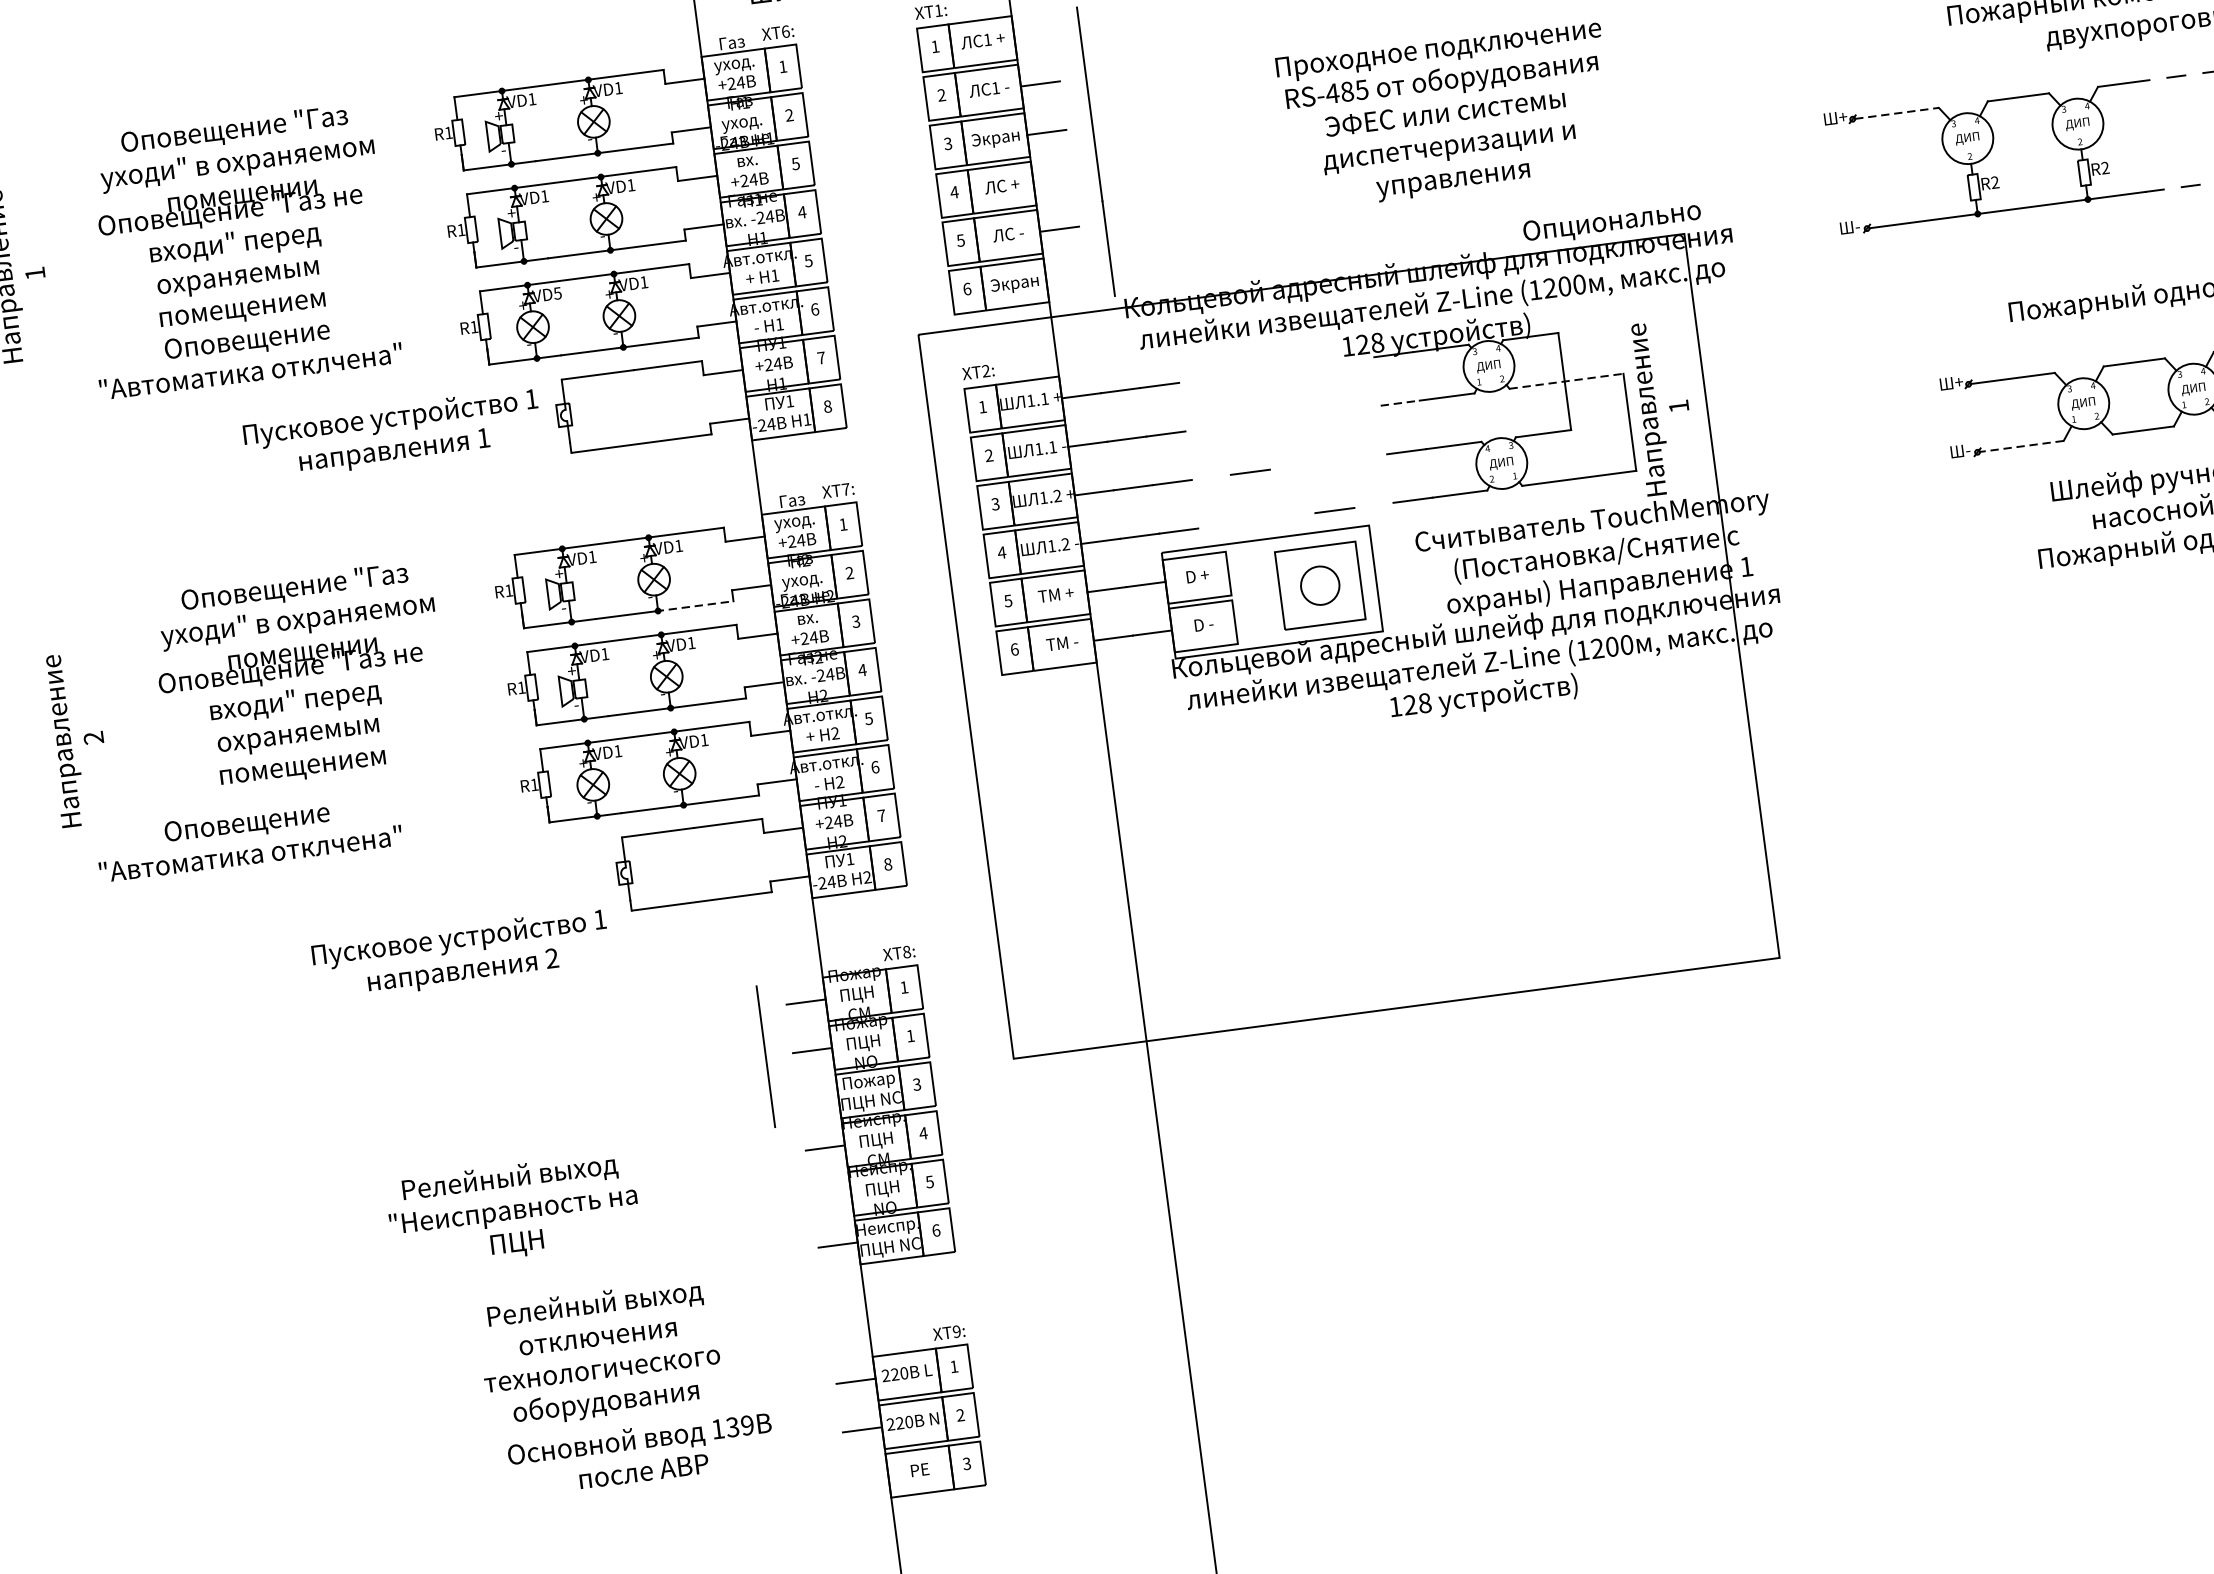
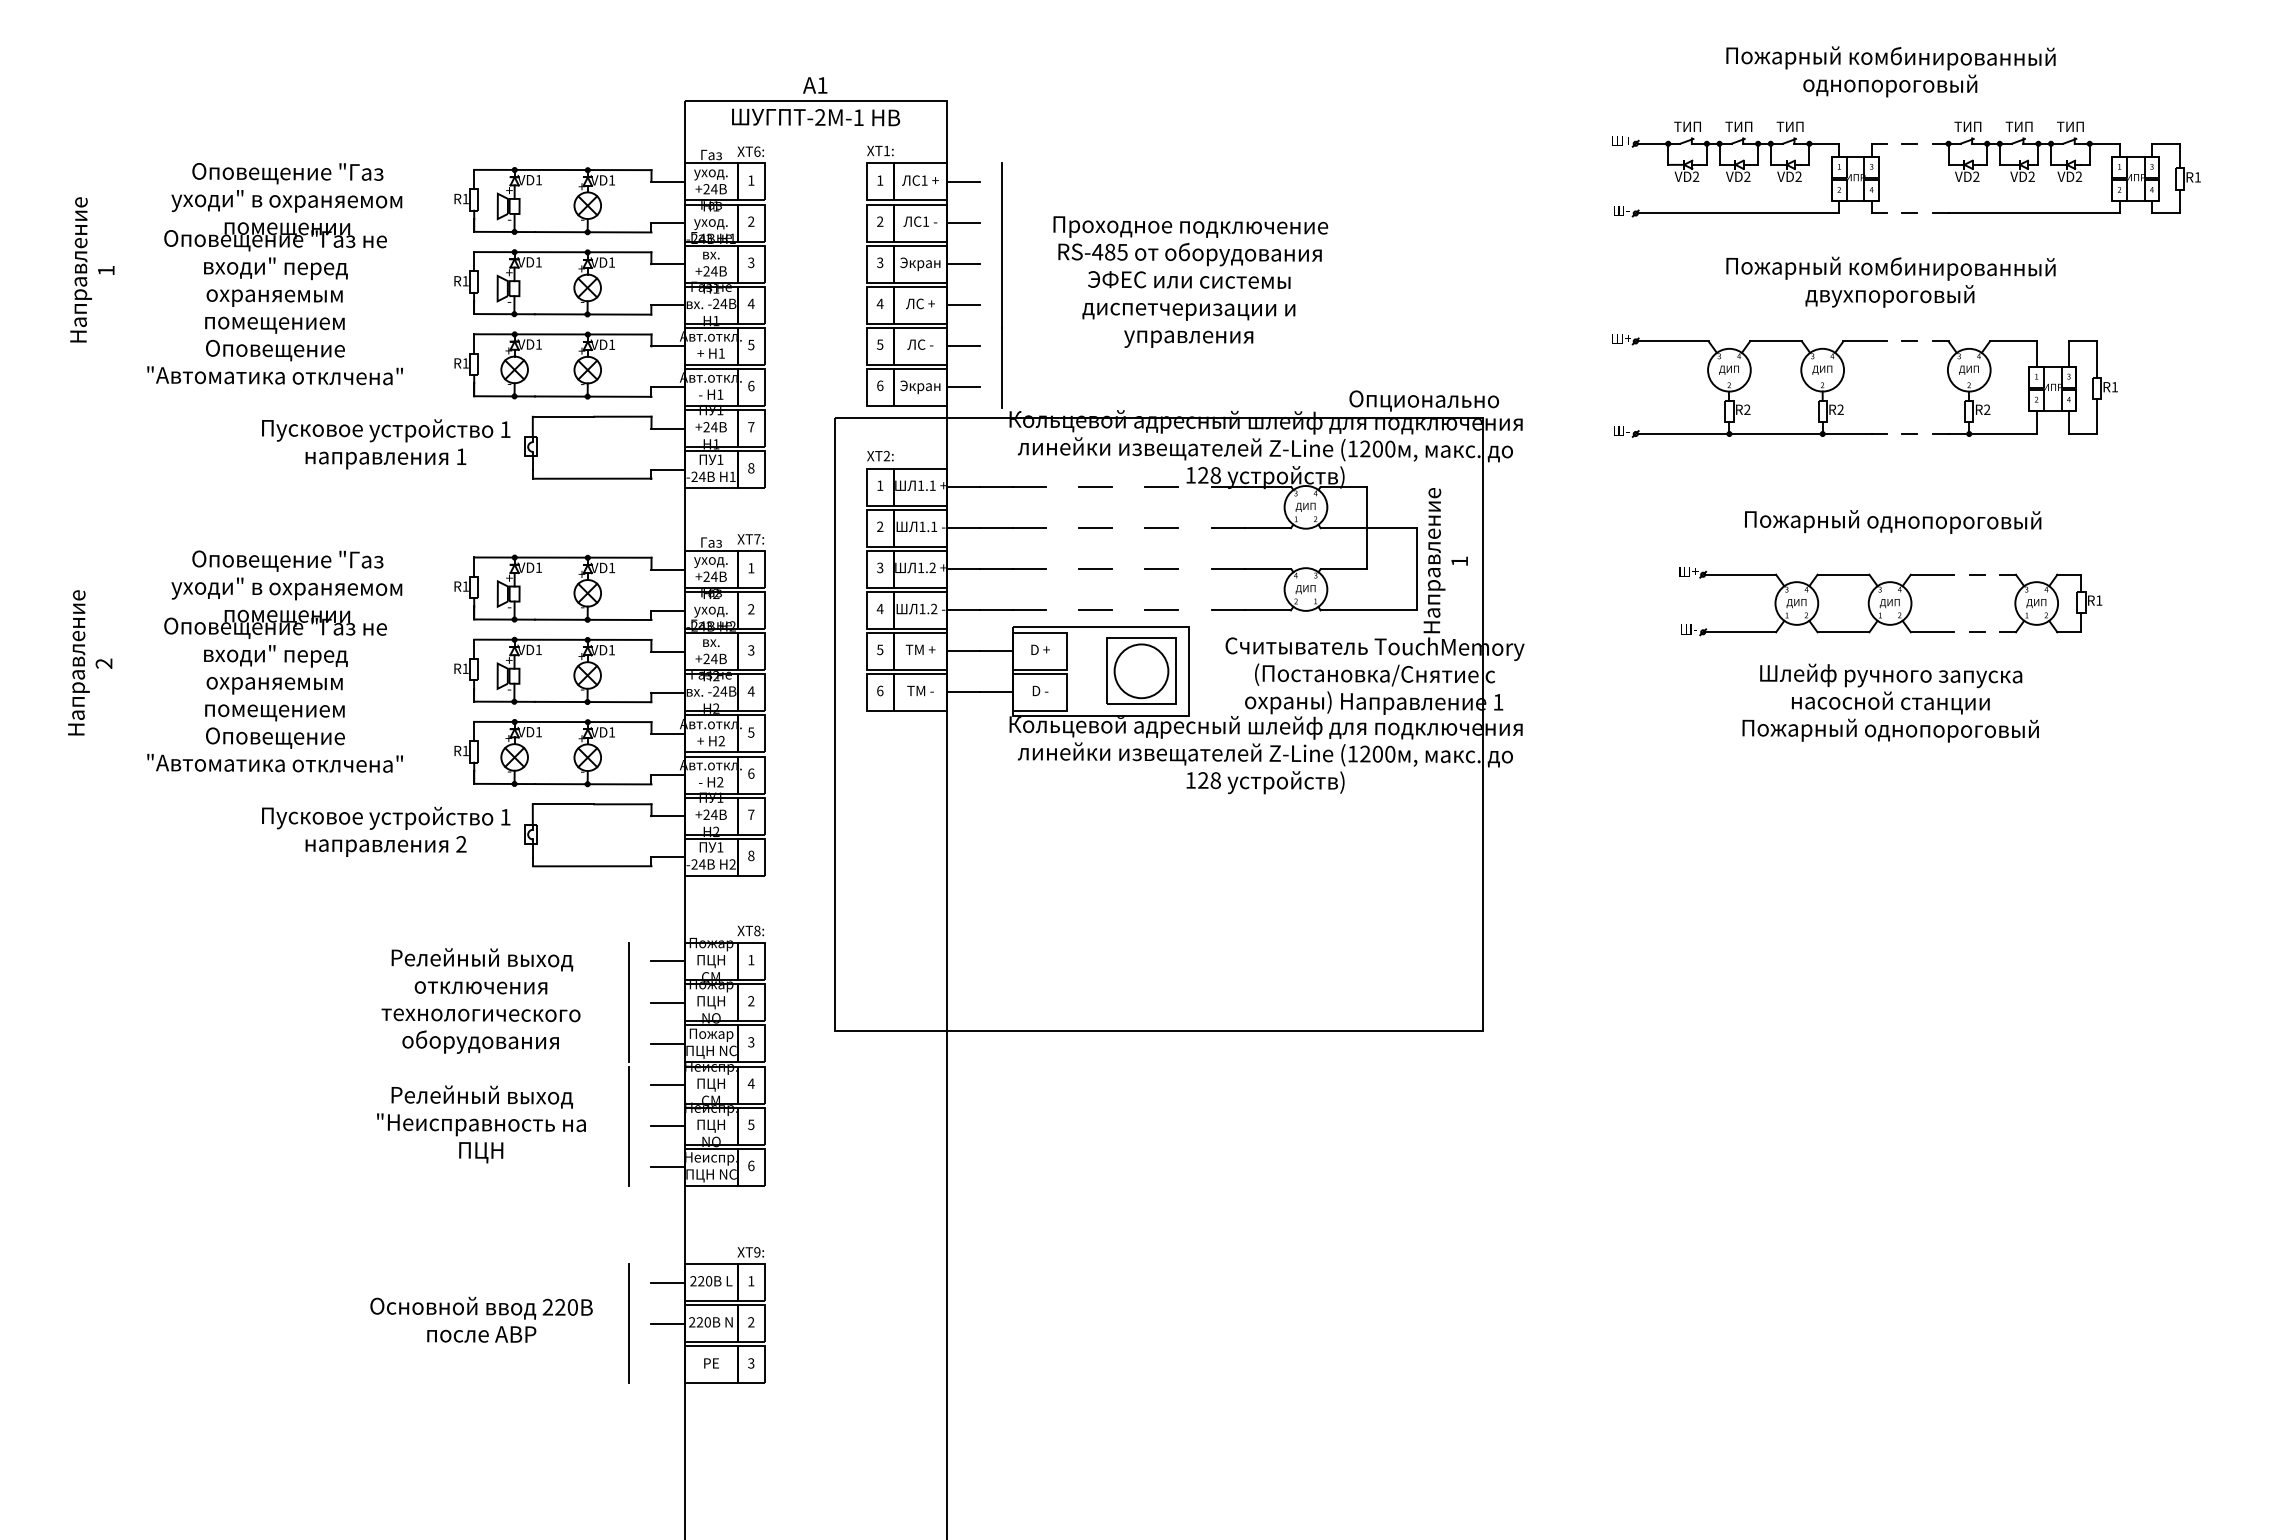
line: (1033, 34) -> (963, 181), added
text: (1446, 113) -> (1190, 281), moved
line: (1897, 113) -> (1673, 341), dashed -> solid
text: (796, 163) -> (751, 262), 5 -> 3
line: (1053, 181) -> (963, 305), added
line: (1065, 278) -> (963, 387), added
text: (557, 293) -> (538, 344), VD5 -> VD1
line: (1315, 365) -> (1161, 487), added
line: (1237, 374) -> (1095, 486), added
line: (1567, 381) -> (1369, 528), dashed -> solid
line: (1400, 403) -> (1228, 528), dashed -> solid
line: (1321, 413) -> (1161, 528), added
line: (1243, 424) -> (1095, 528), added
line: (2021, 446) -> (1740, 632), dashed -> solid
line: (1328, 462) -> (1161, 569), added
line: (1256, 521) -> (1095, 610), added
circle: (1320, 585) -> (1141, 671), size x1.67
line: (694, 605) -> (618, 619), dashed -> solid
text: (247, 837) -> (274, 749), moved
text: (461, 954) -> (386, 831), moved
text: (910, 1036) -> (751, 1001), 1 -> 2
line: (818, 1098) -> (667, 1043), added
line: (831, 1197) -> (667, 1126), added
line: (784, 1201) -> (628, 1125), added
text: (513, 1211) -> (481, 1124), moved
text: (599, 1353) -> (480, 1000), moved
text: (731, 1426) -> (559, 1306), 139 -> 220
line: (815, 1435) -> (628, 1323), added

